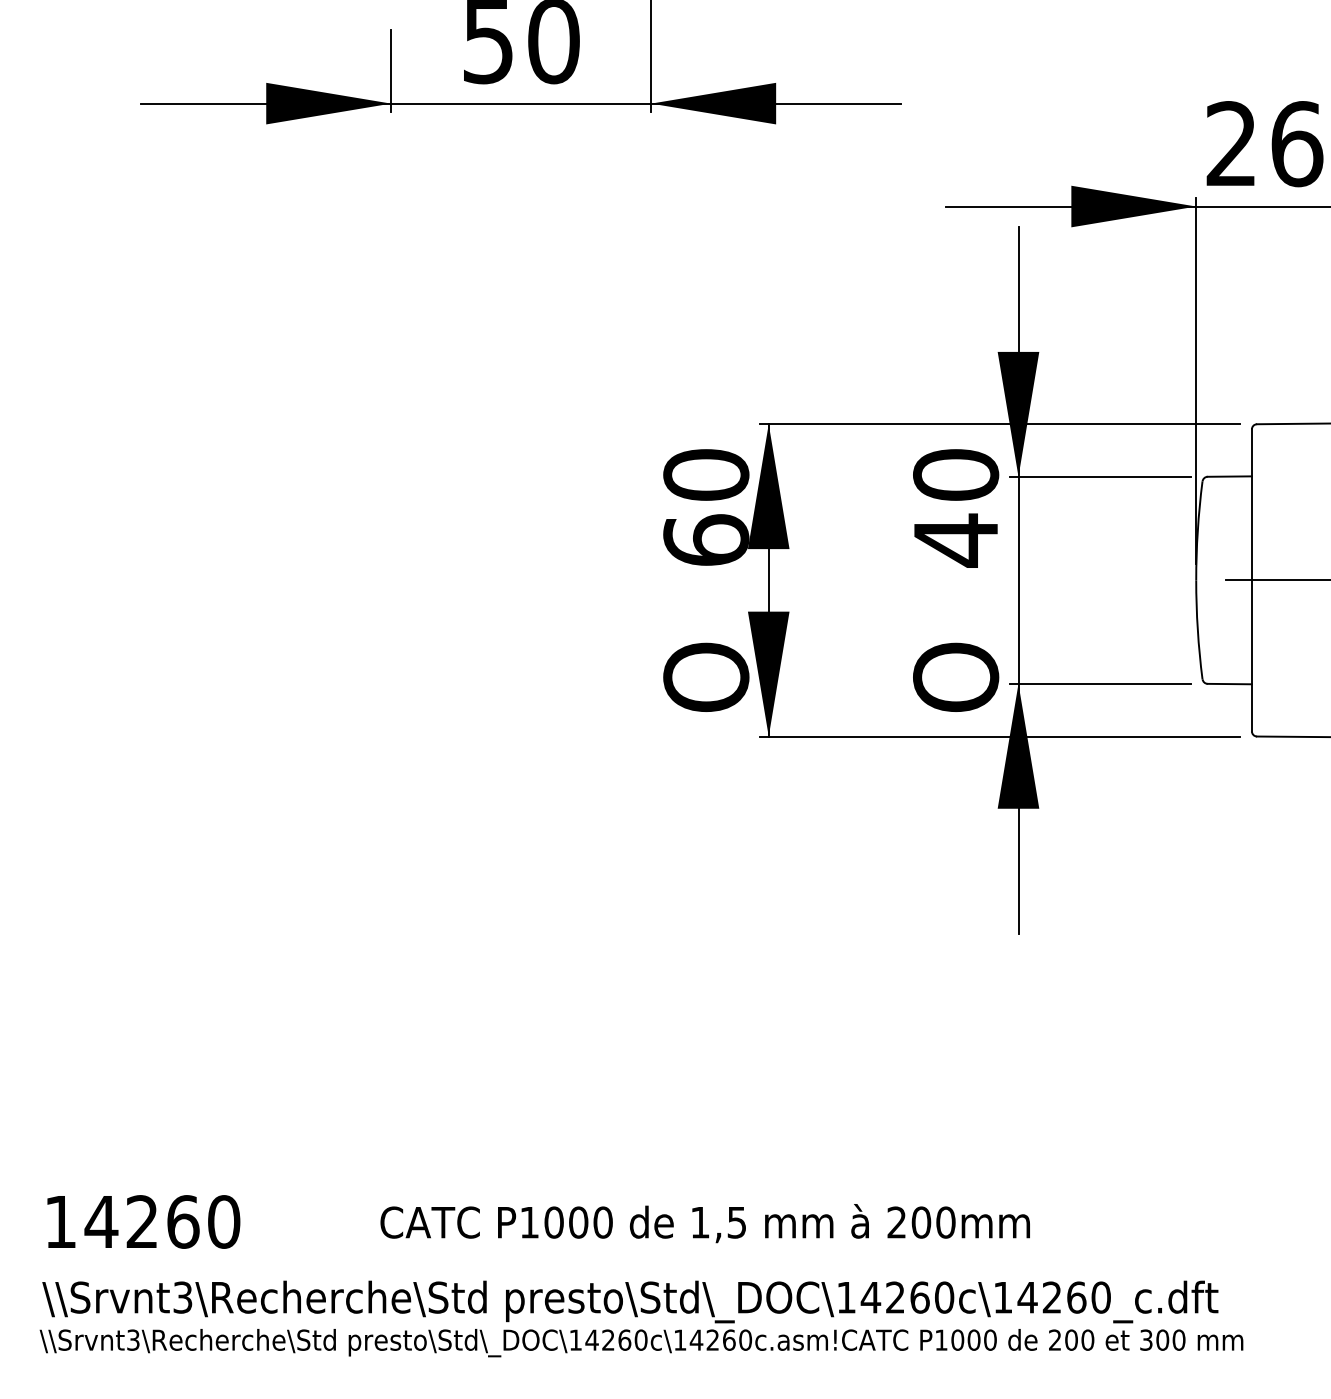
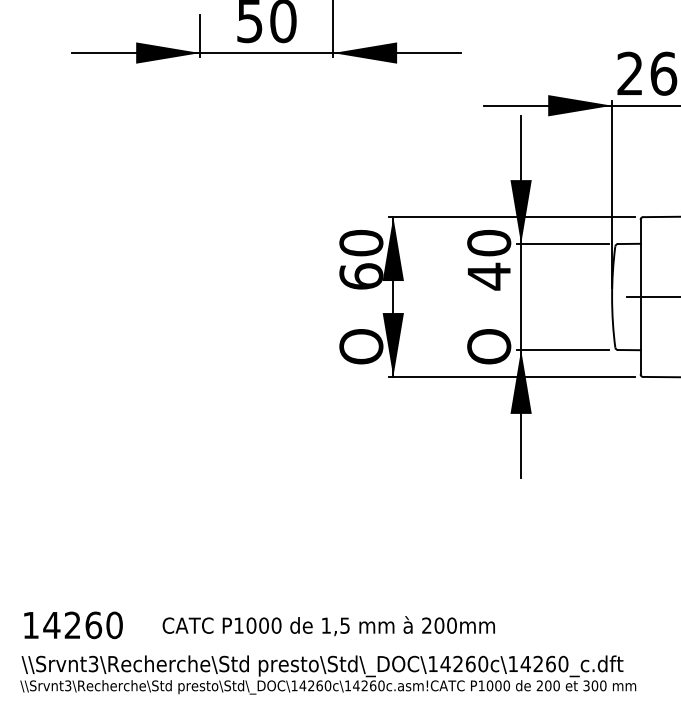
text: (704, 1224) -> (328, 626), moved

